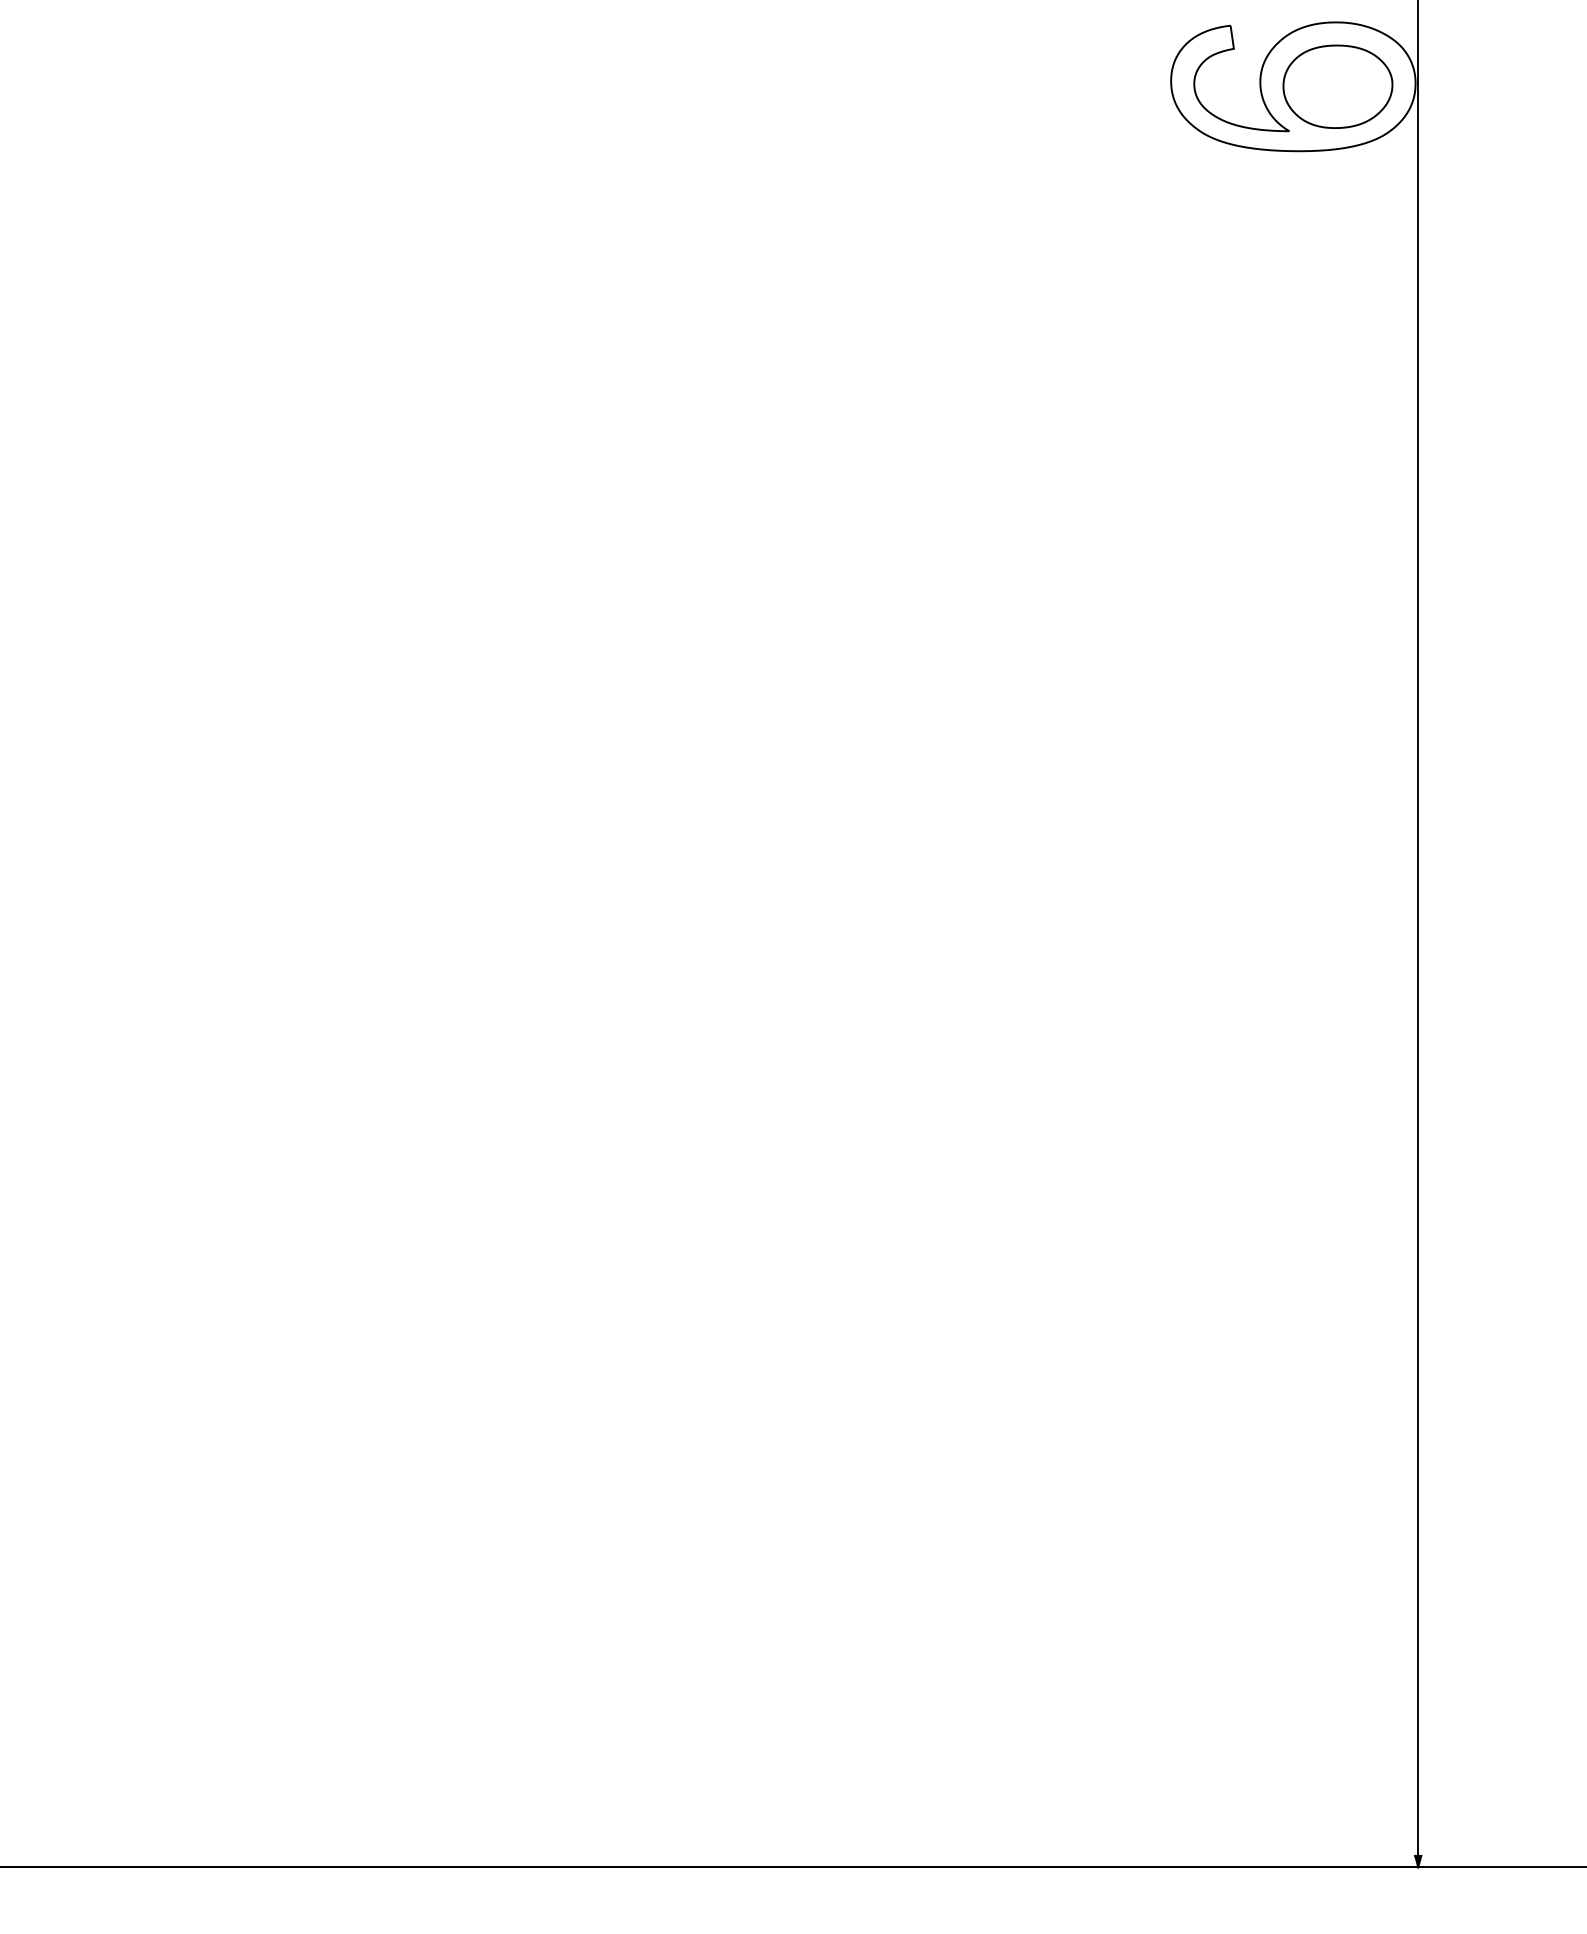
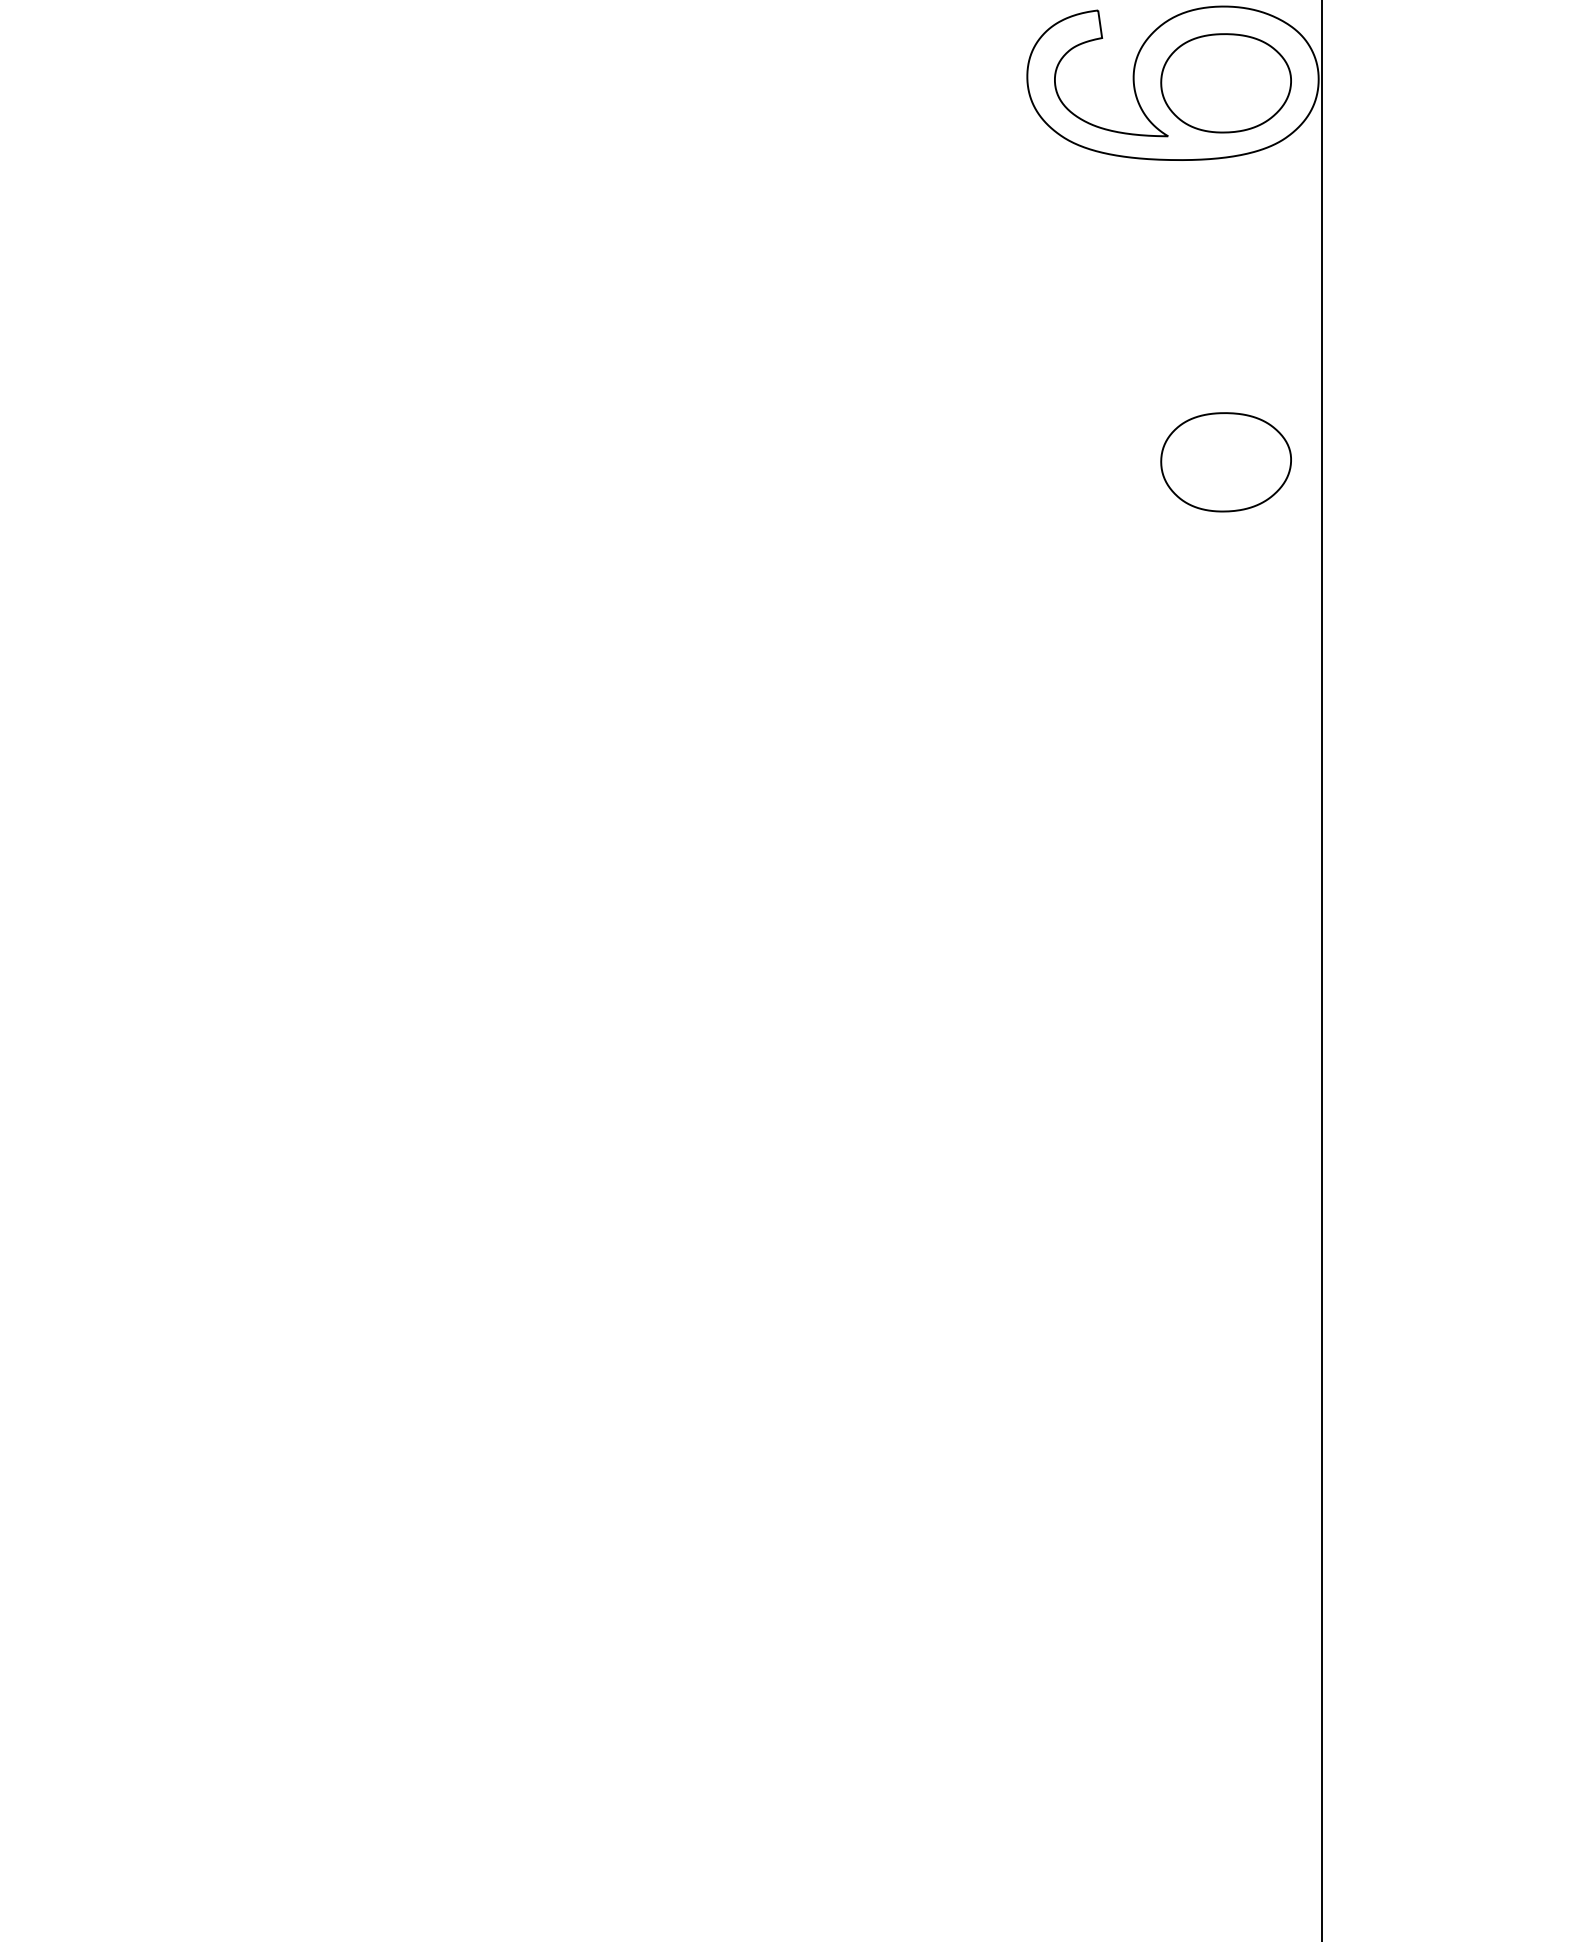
part: (1337, 404) -> (1225, 461), added

